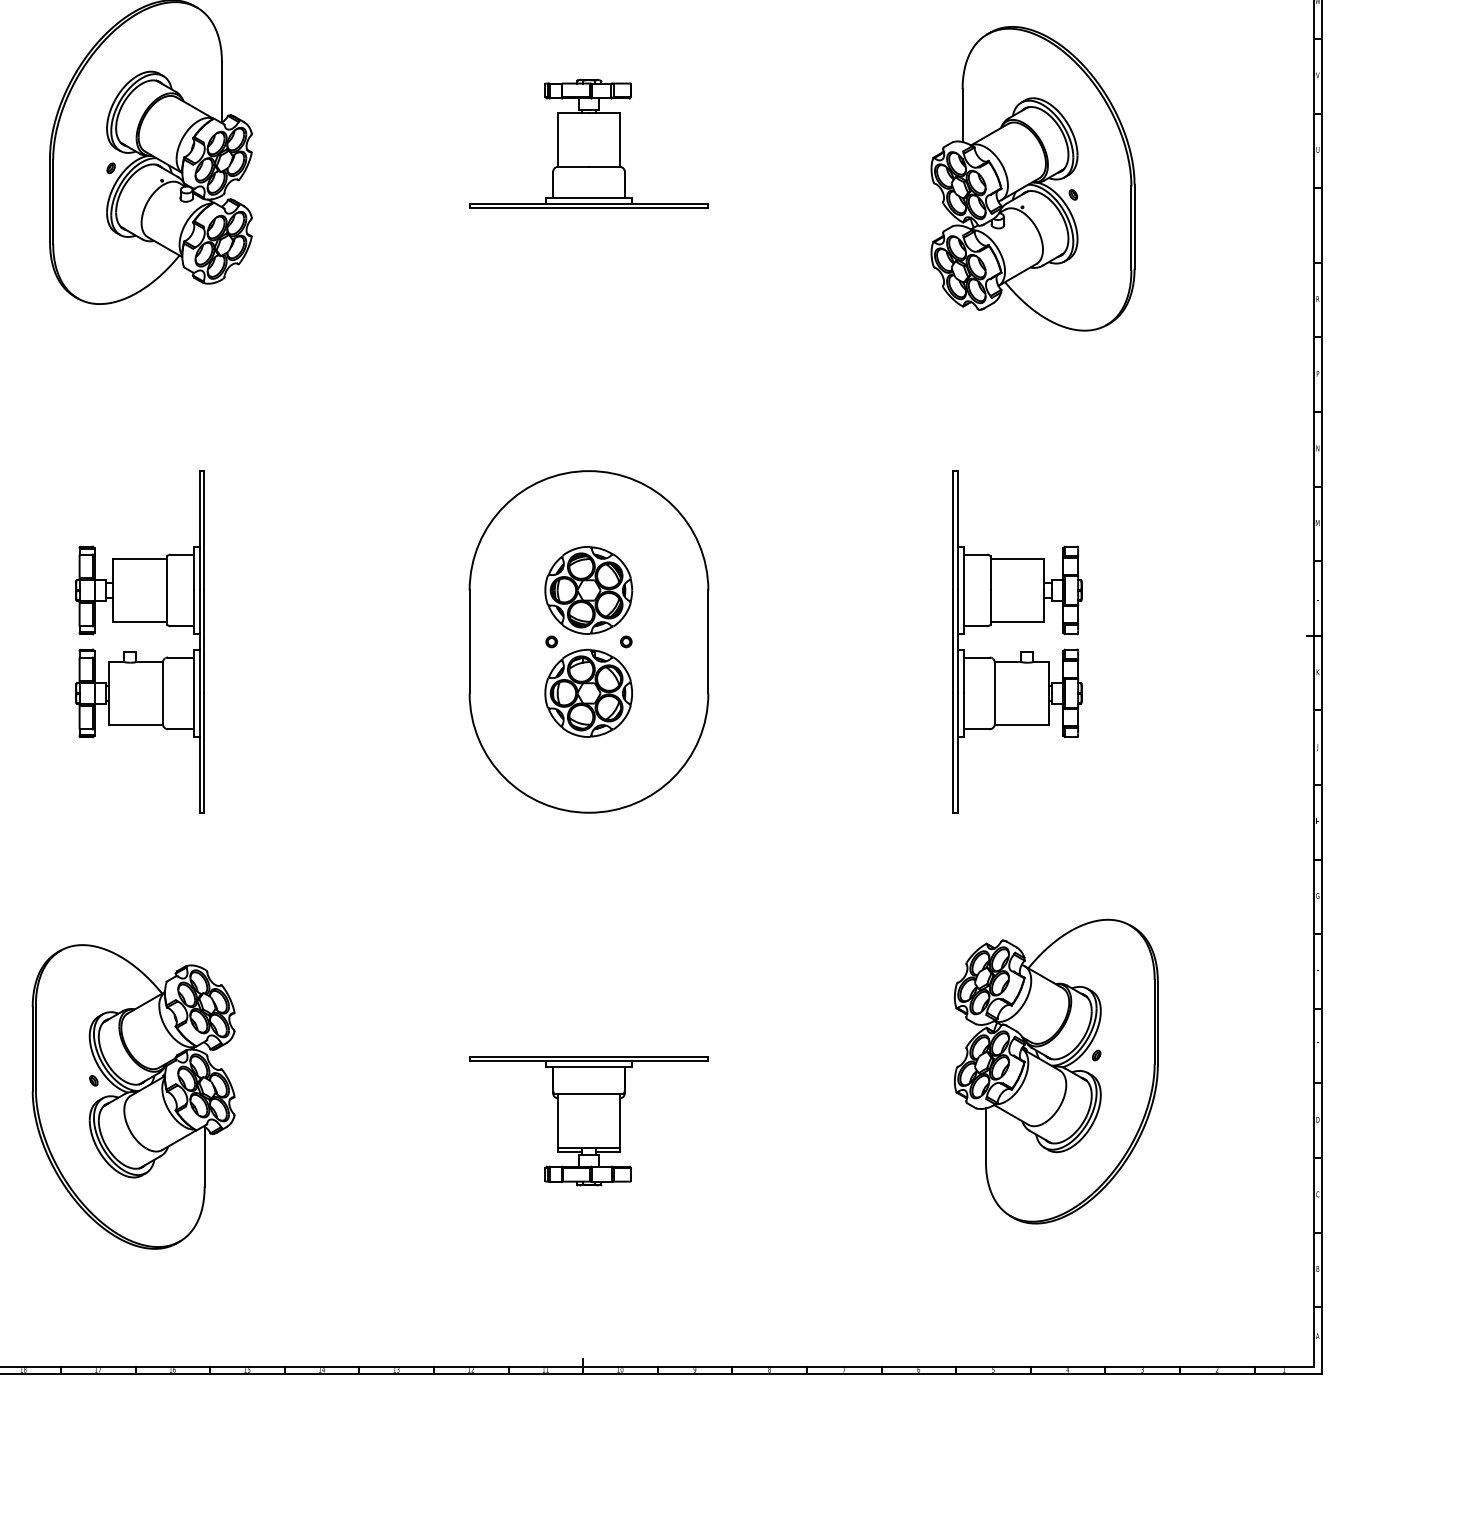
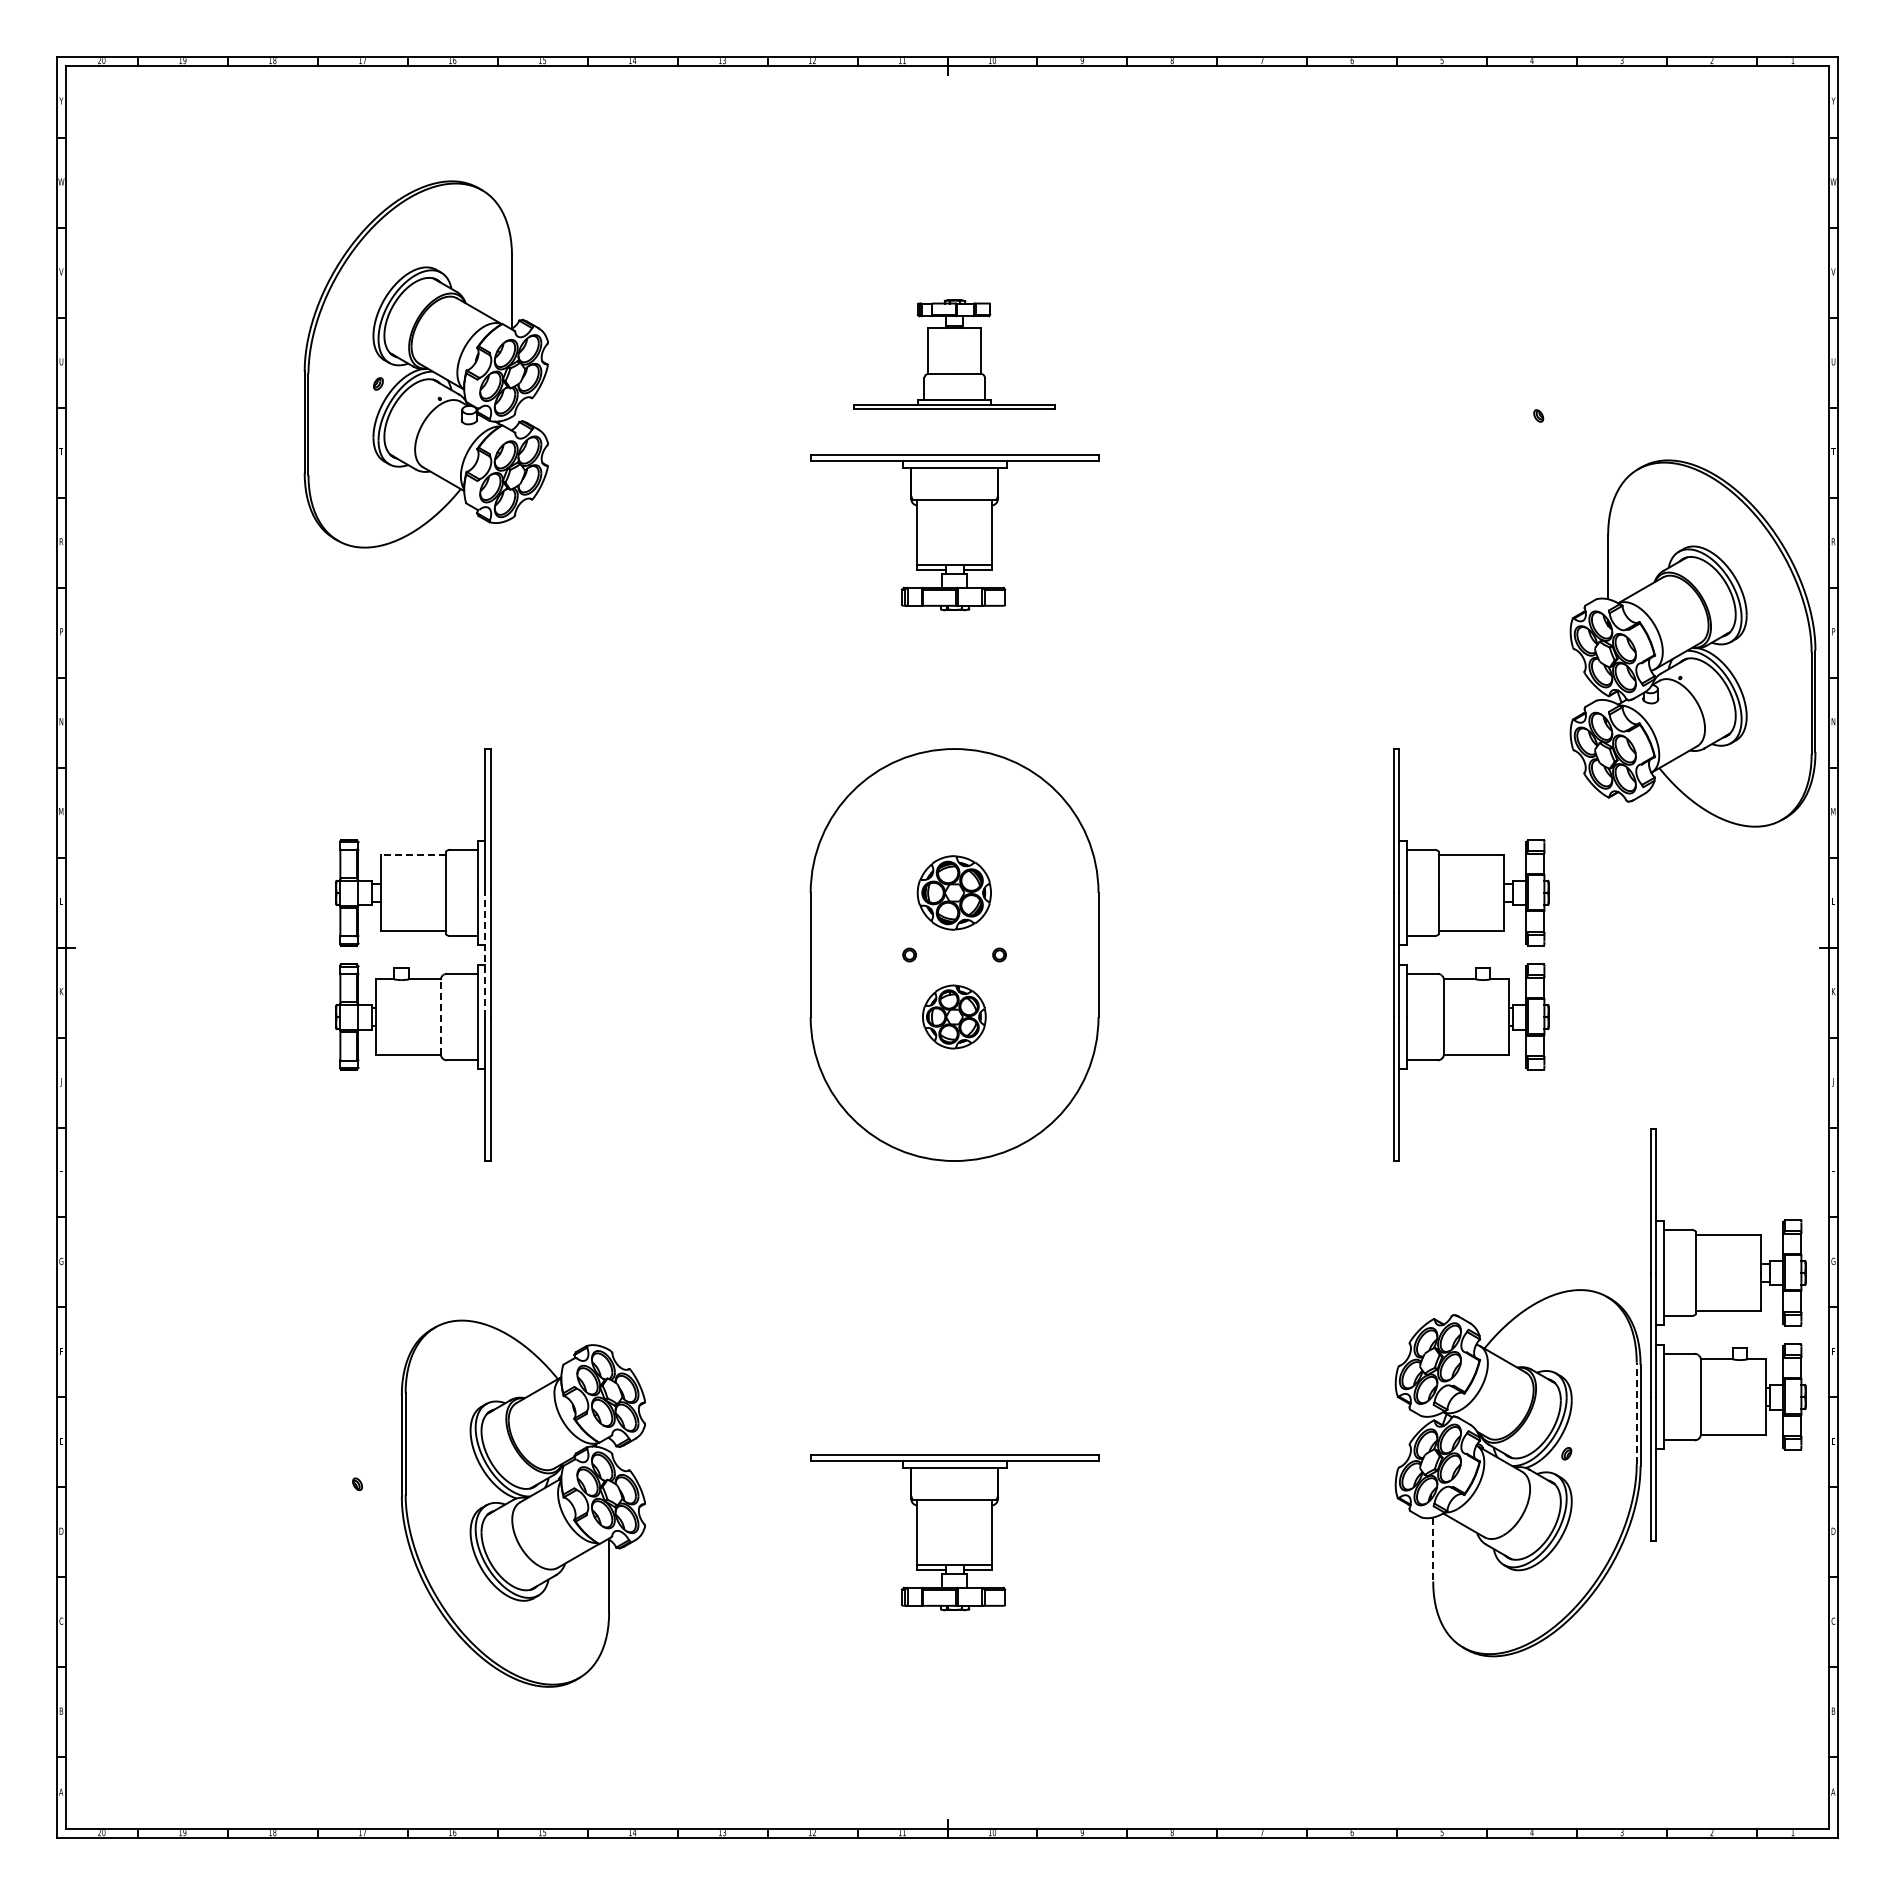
part: (588, 143) -> (954, 354), size x0.7
part: (1032, 178) -> (1692, 643), moved
part: (588, 291) -> (954, 532), added
line: (139, 559) -> (412, 855), solid -> dashed
part: (588, 590) -> (954, 892), size x0.7
line: (199, 641) -> (485, 954), solid -> dashed
part: (588, 692) -> (954, 1016), size x0.6
line: (162, 693) -> (440, 1017), solid -> dashed
part: (1234, 967) -> (1732, 1347), added
line: (1154, 1022) -> (1636, 1413), solid -> dashed
part: (133, 1096) -> (523, 1503), moved
line: (986, 1135) -> (1433, 1550), solid -> dashed

